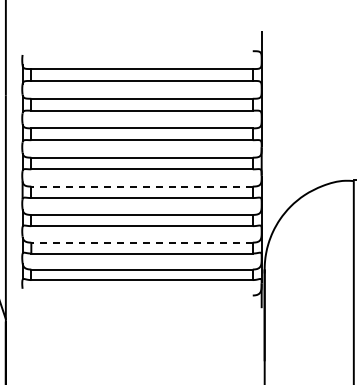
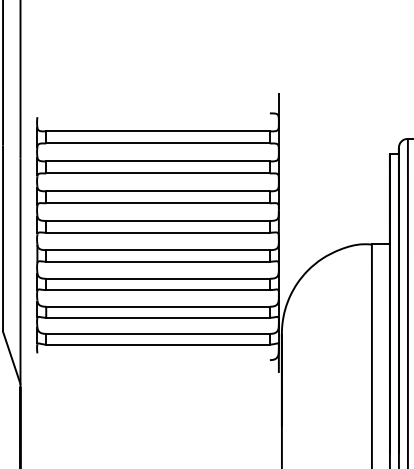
line: (142, 186) -> (158, 250), dashed -> solid
line: (142, 242) -> (158, 306), dashed -> solid

